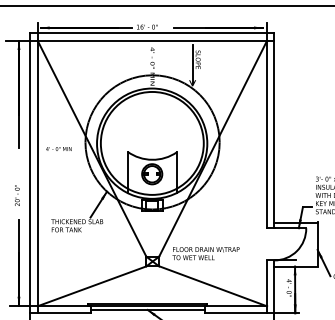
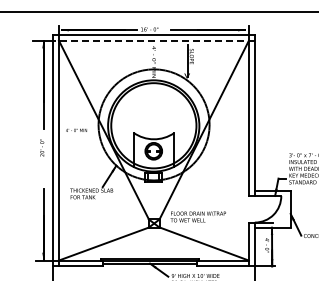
line: (151, 40) -> (153, 40), solid -> dashed
text: (17, 195) -> (42, 147), moved

